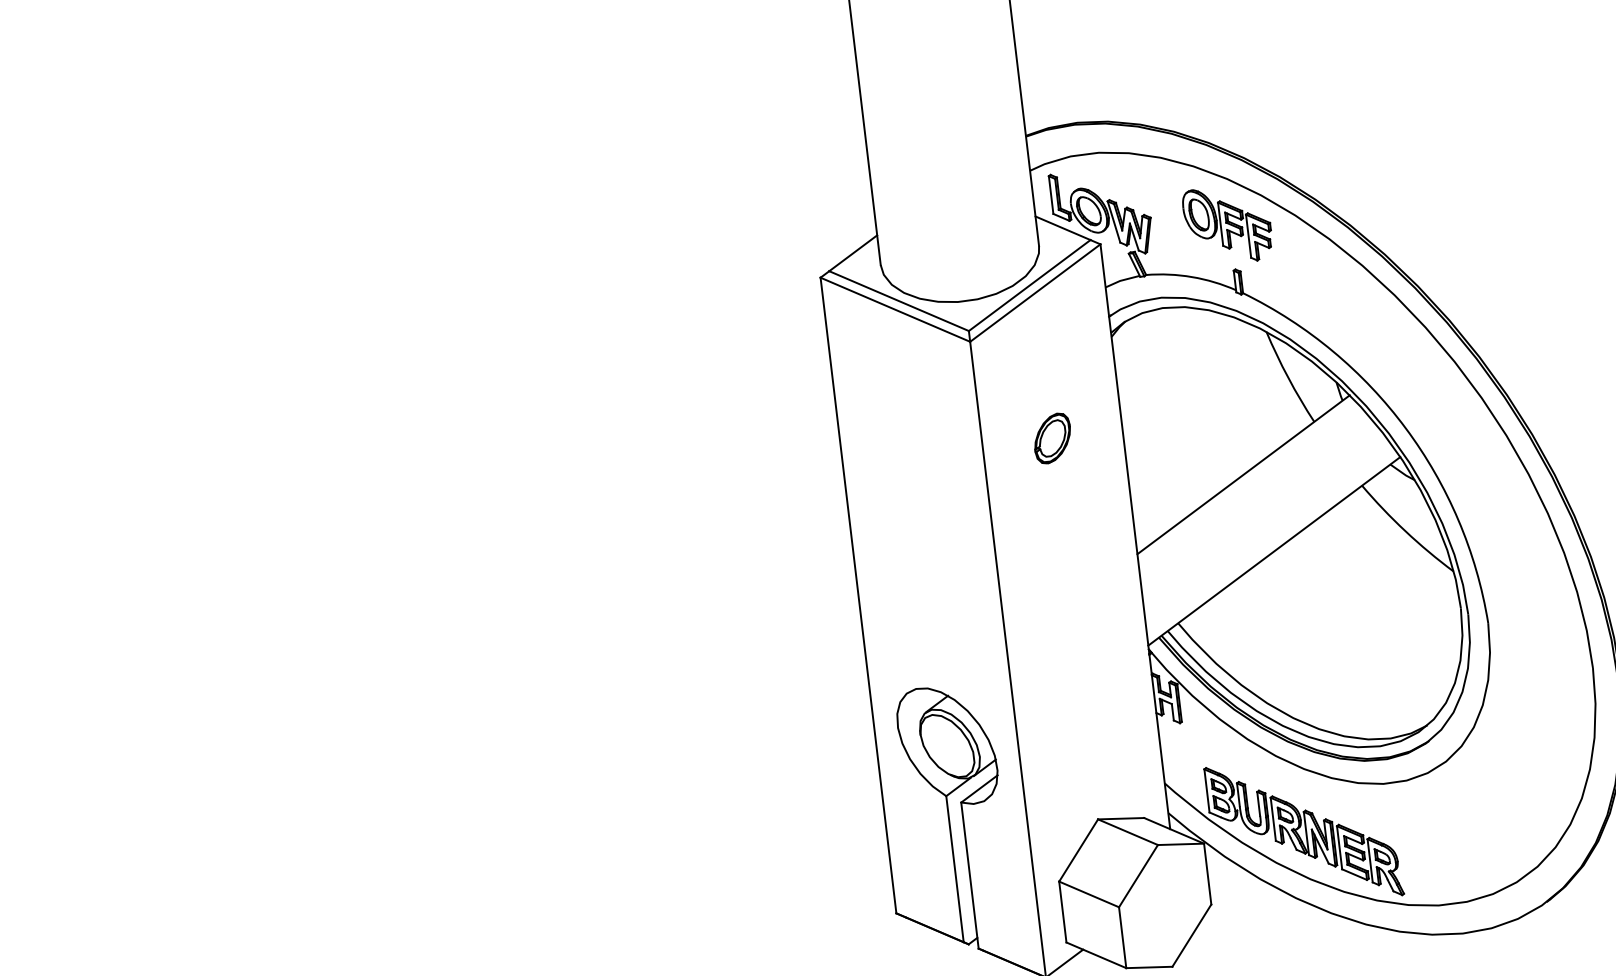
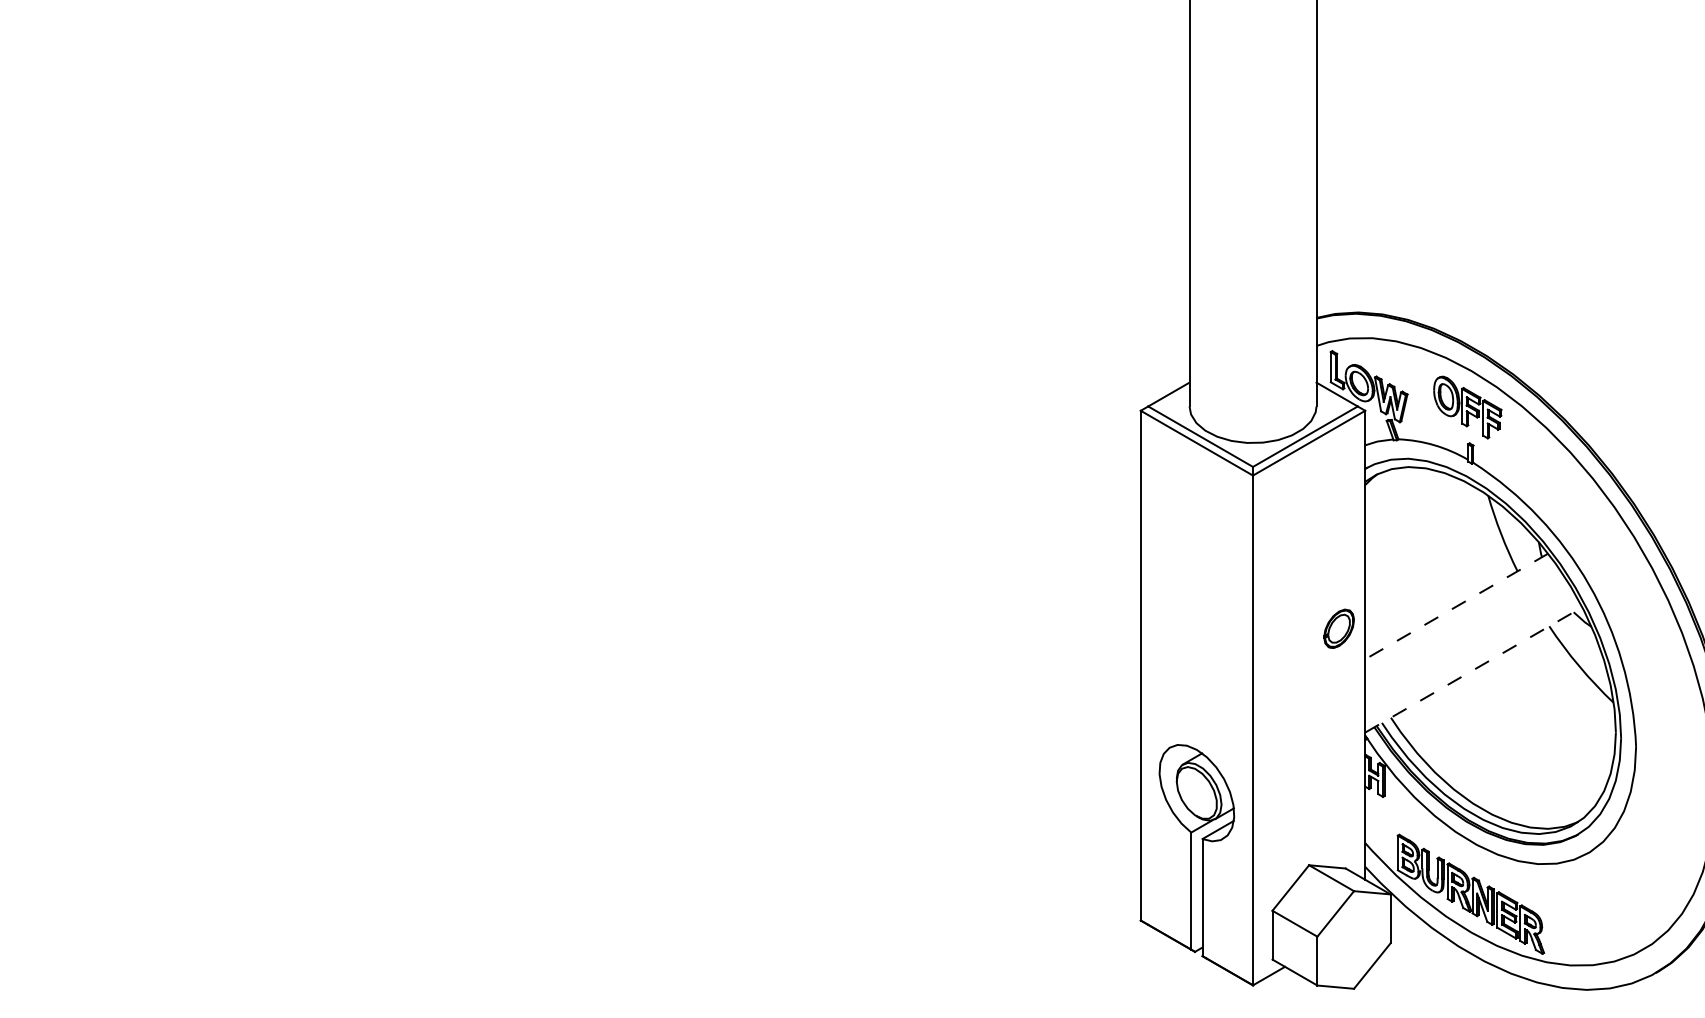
part: (1051, 438) -> (1338, 628), moved
line: (1243, 474) -> (1456, 606), solid -> dashed
line: (1275, 550) -> (1474, 669), solid -> dashed

